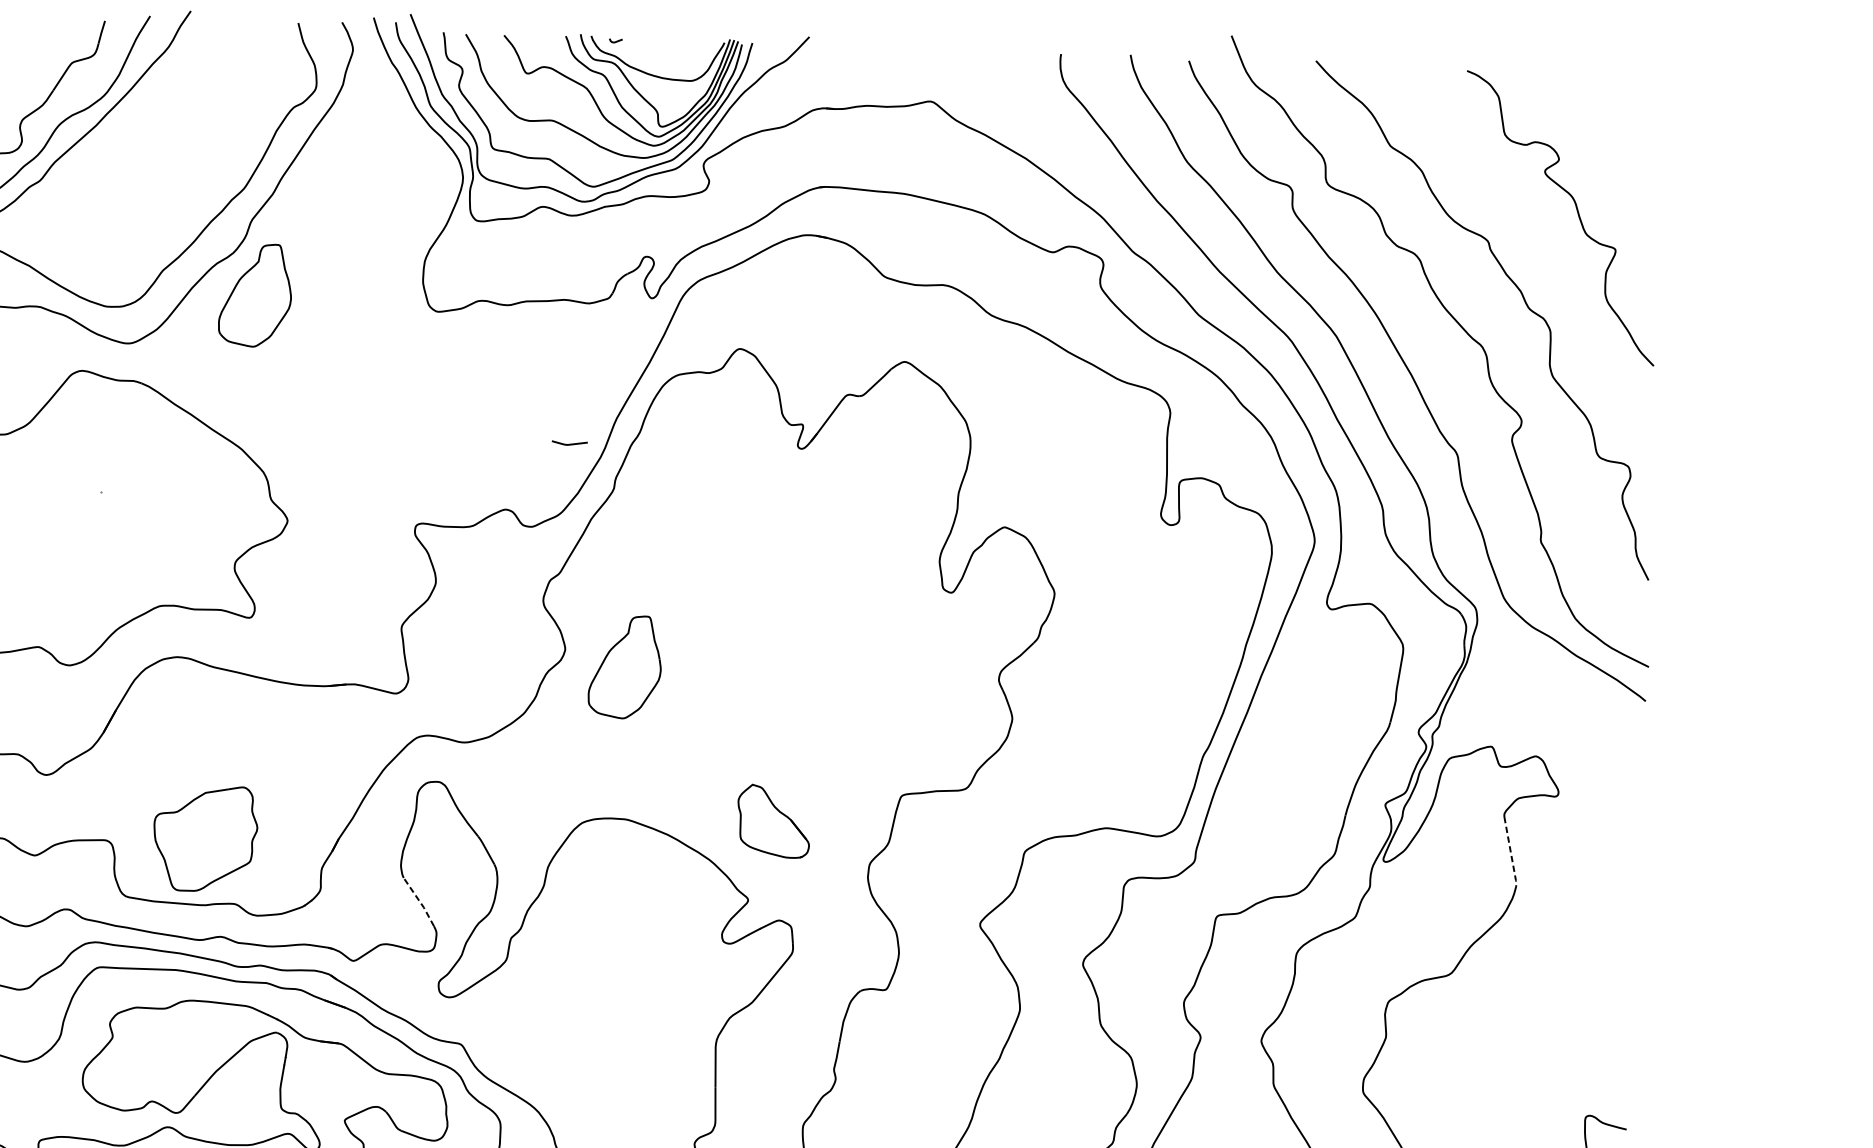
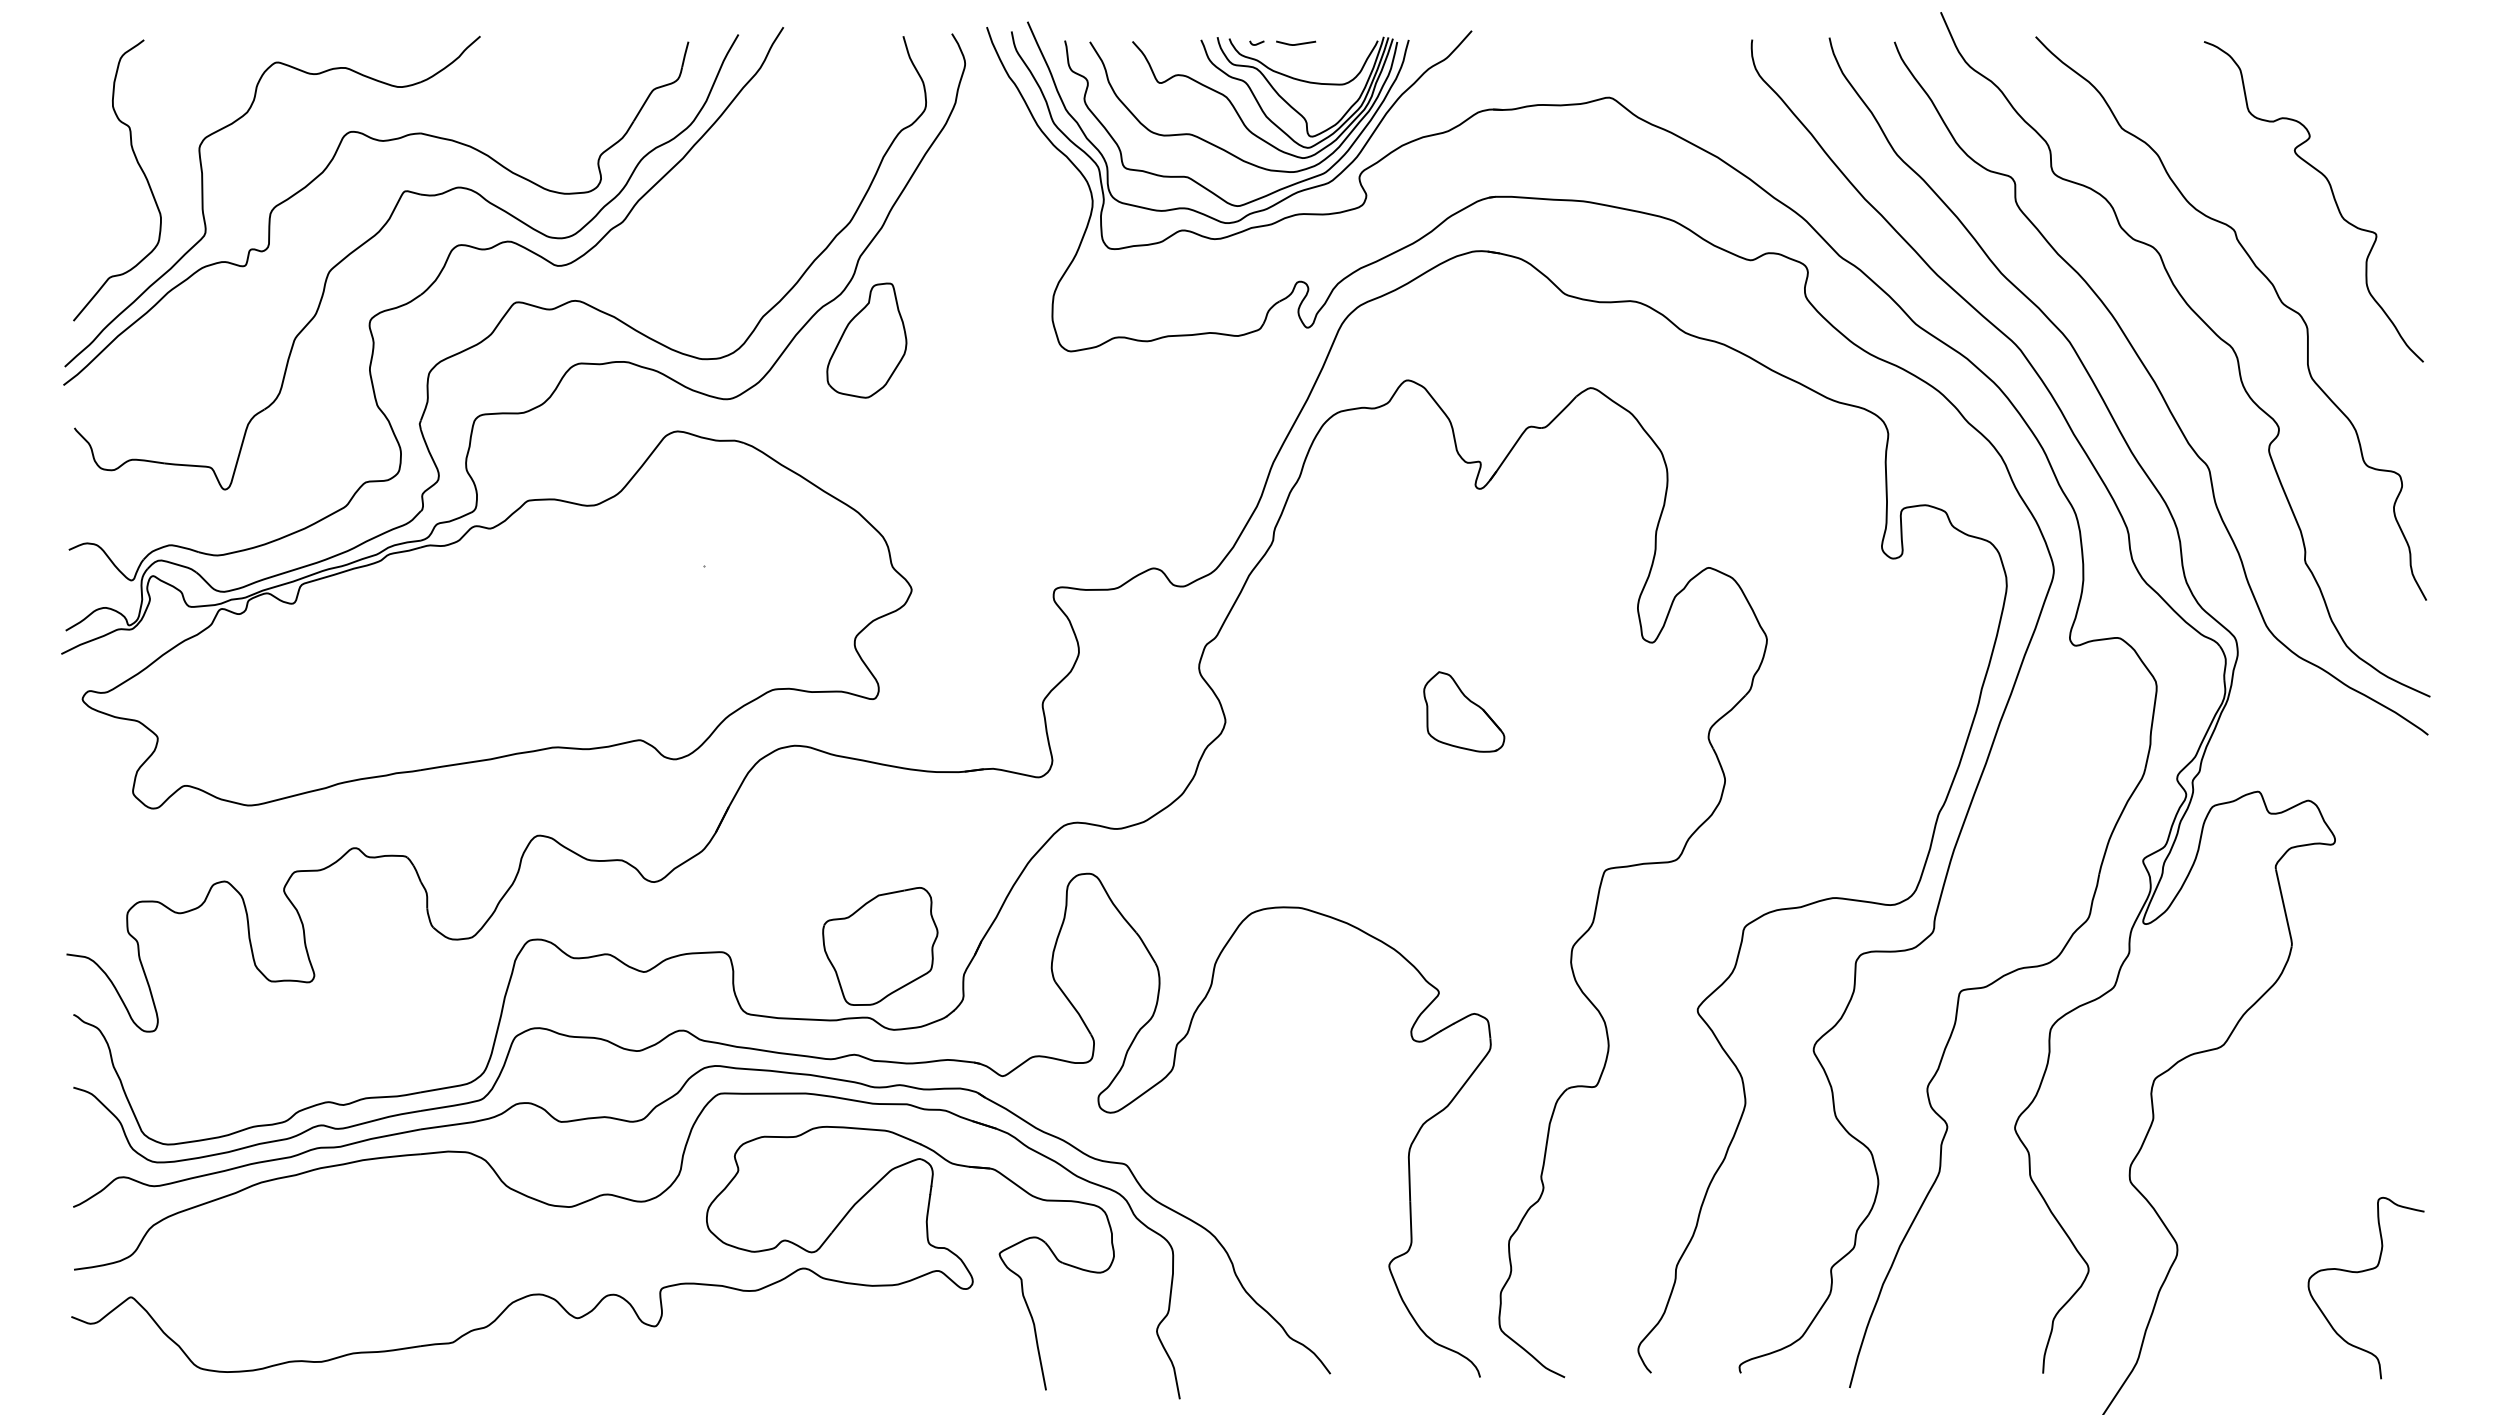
line: (570, 443) -> (1296, 43), moved
part: (624, 667) -> (1292, 738), removed
part: (774, 820) -> (1464, 711), moved
part: (205, 838) -> (880, 946), moved
line: (1510, 853) -> (2284, 909), dashed -> solid
line: (420, 901) -> (1074, 1007), dashed -> solid

